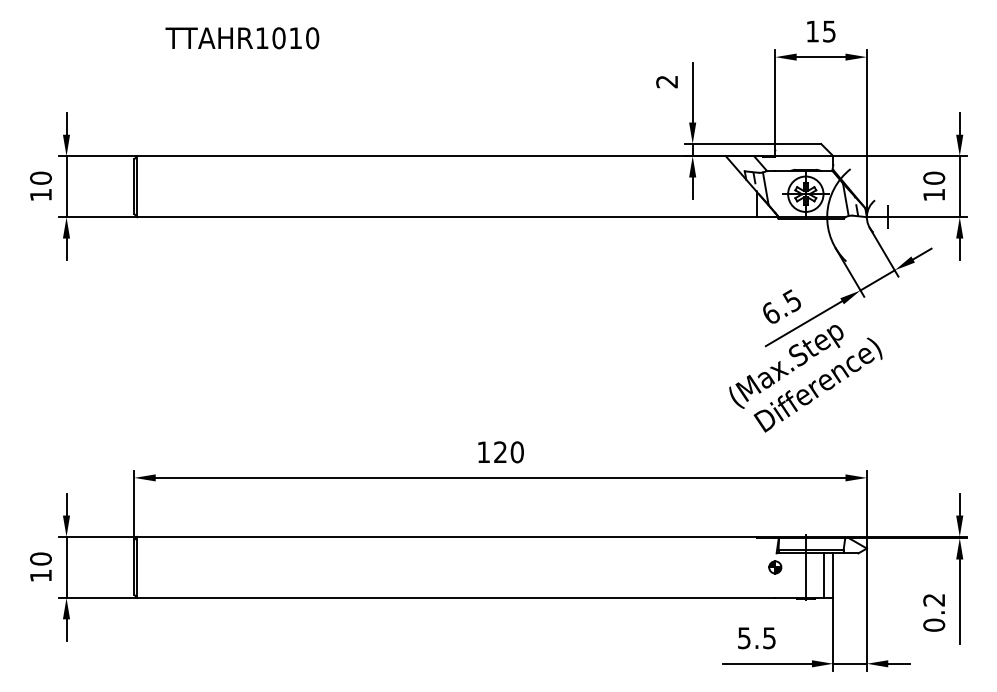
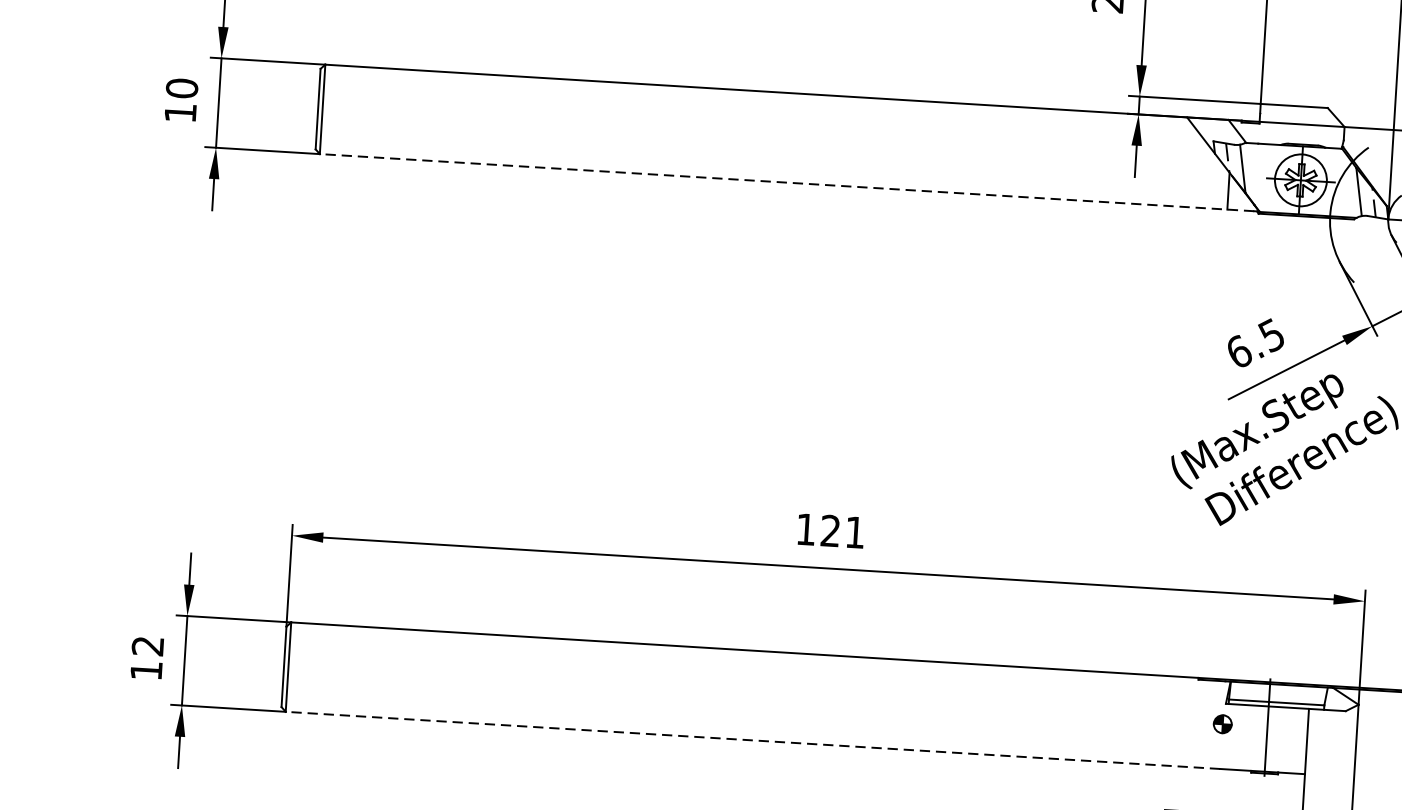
line: (456, 217) -> (787, 183), solid -> dashed
text: (516, 452) -> (854, 532), 120 -> 121
text: (40, 558) -> (147, 645), 10 -> 12
line: (824, 575) -> (1294, 740), removed
line: (456, 597) -> (753, 739), solid -> dashed

